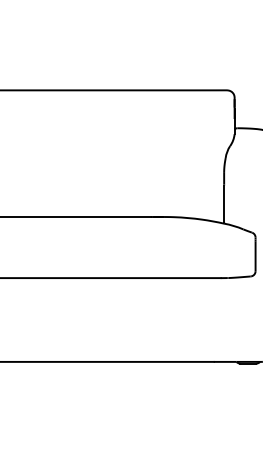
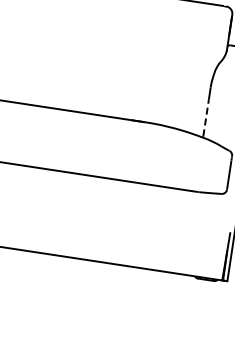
line: (224, 203) -> (206, 117), solid -> dashed

